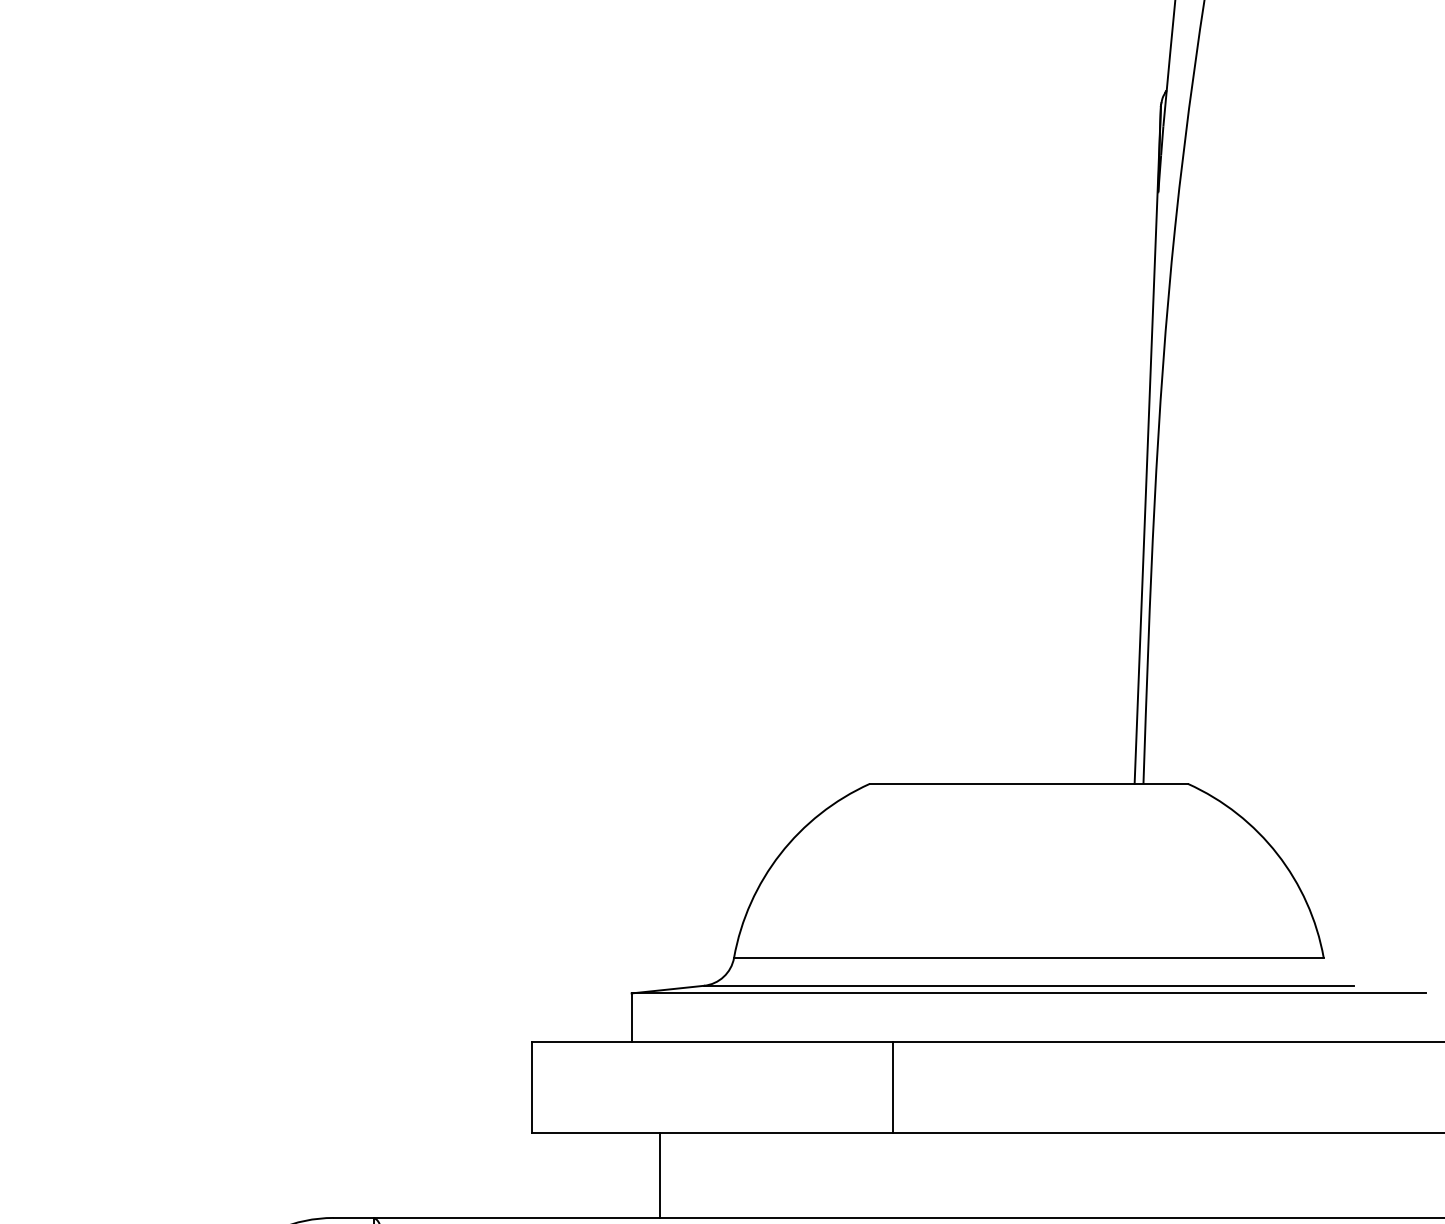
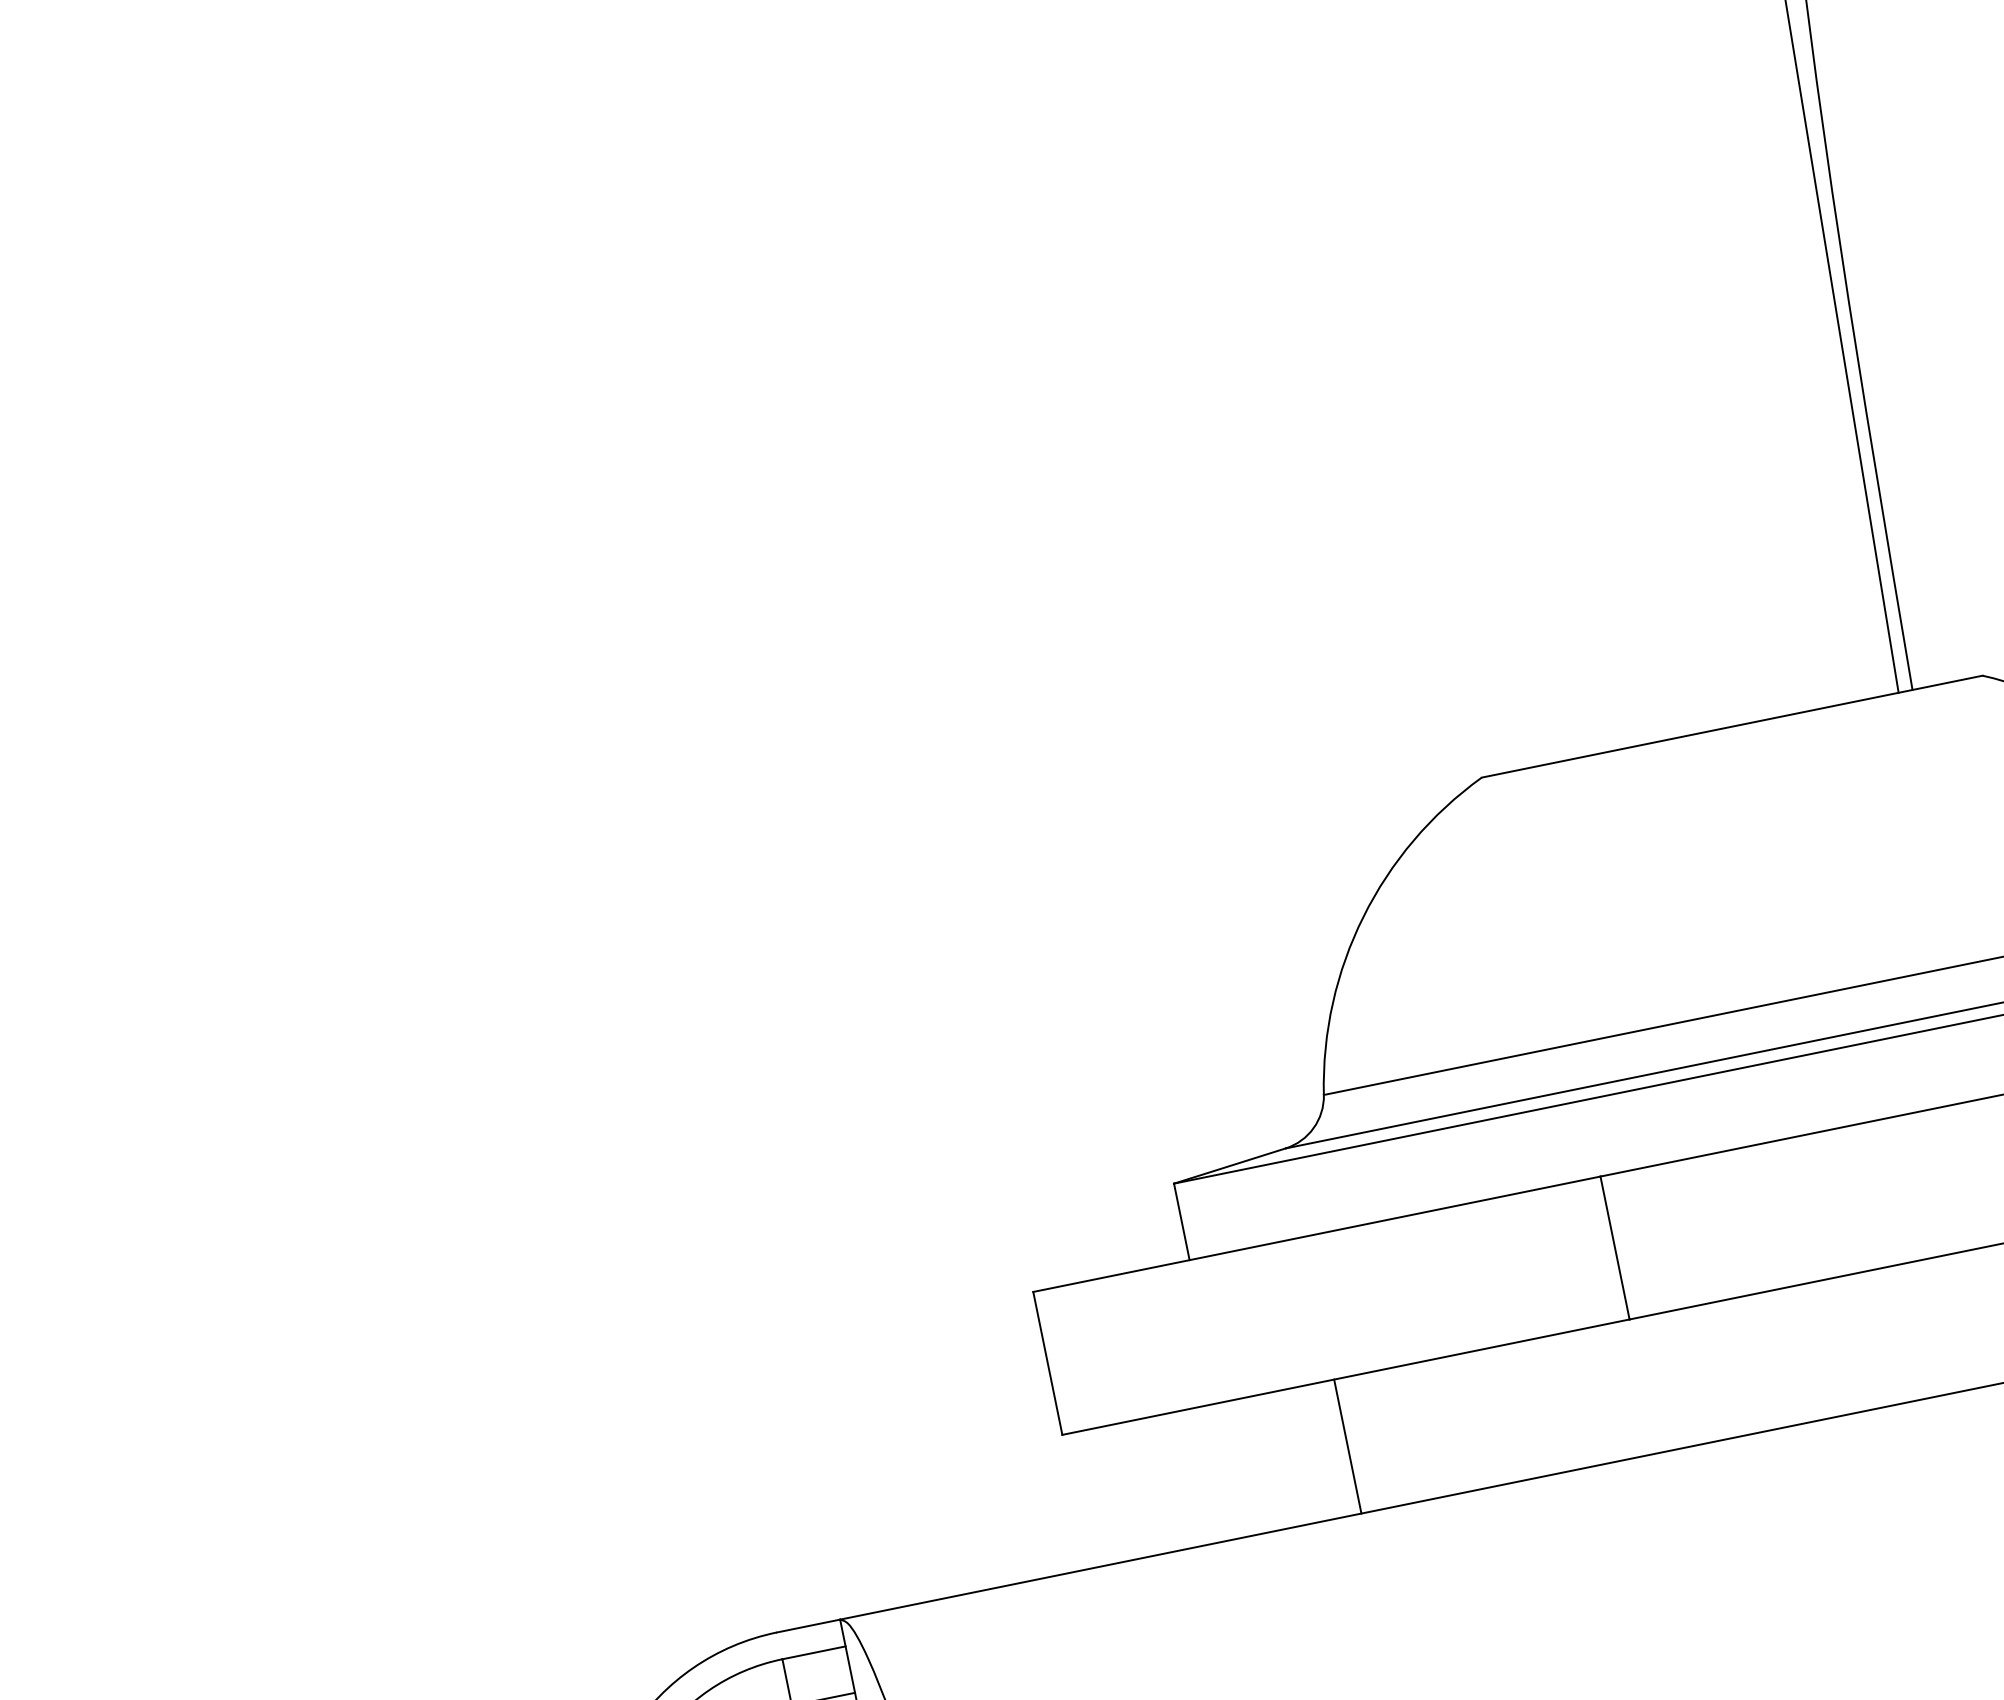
line: (660, 1174) -> (1348, 1445), moved

